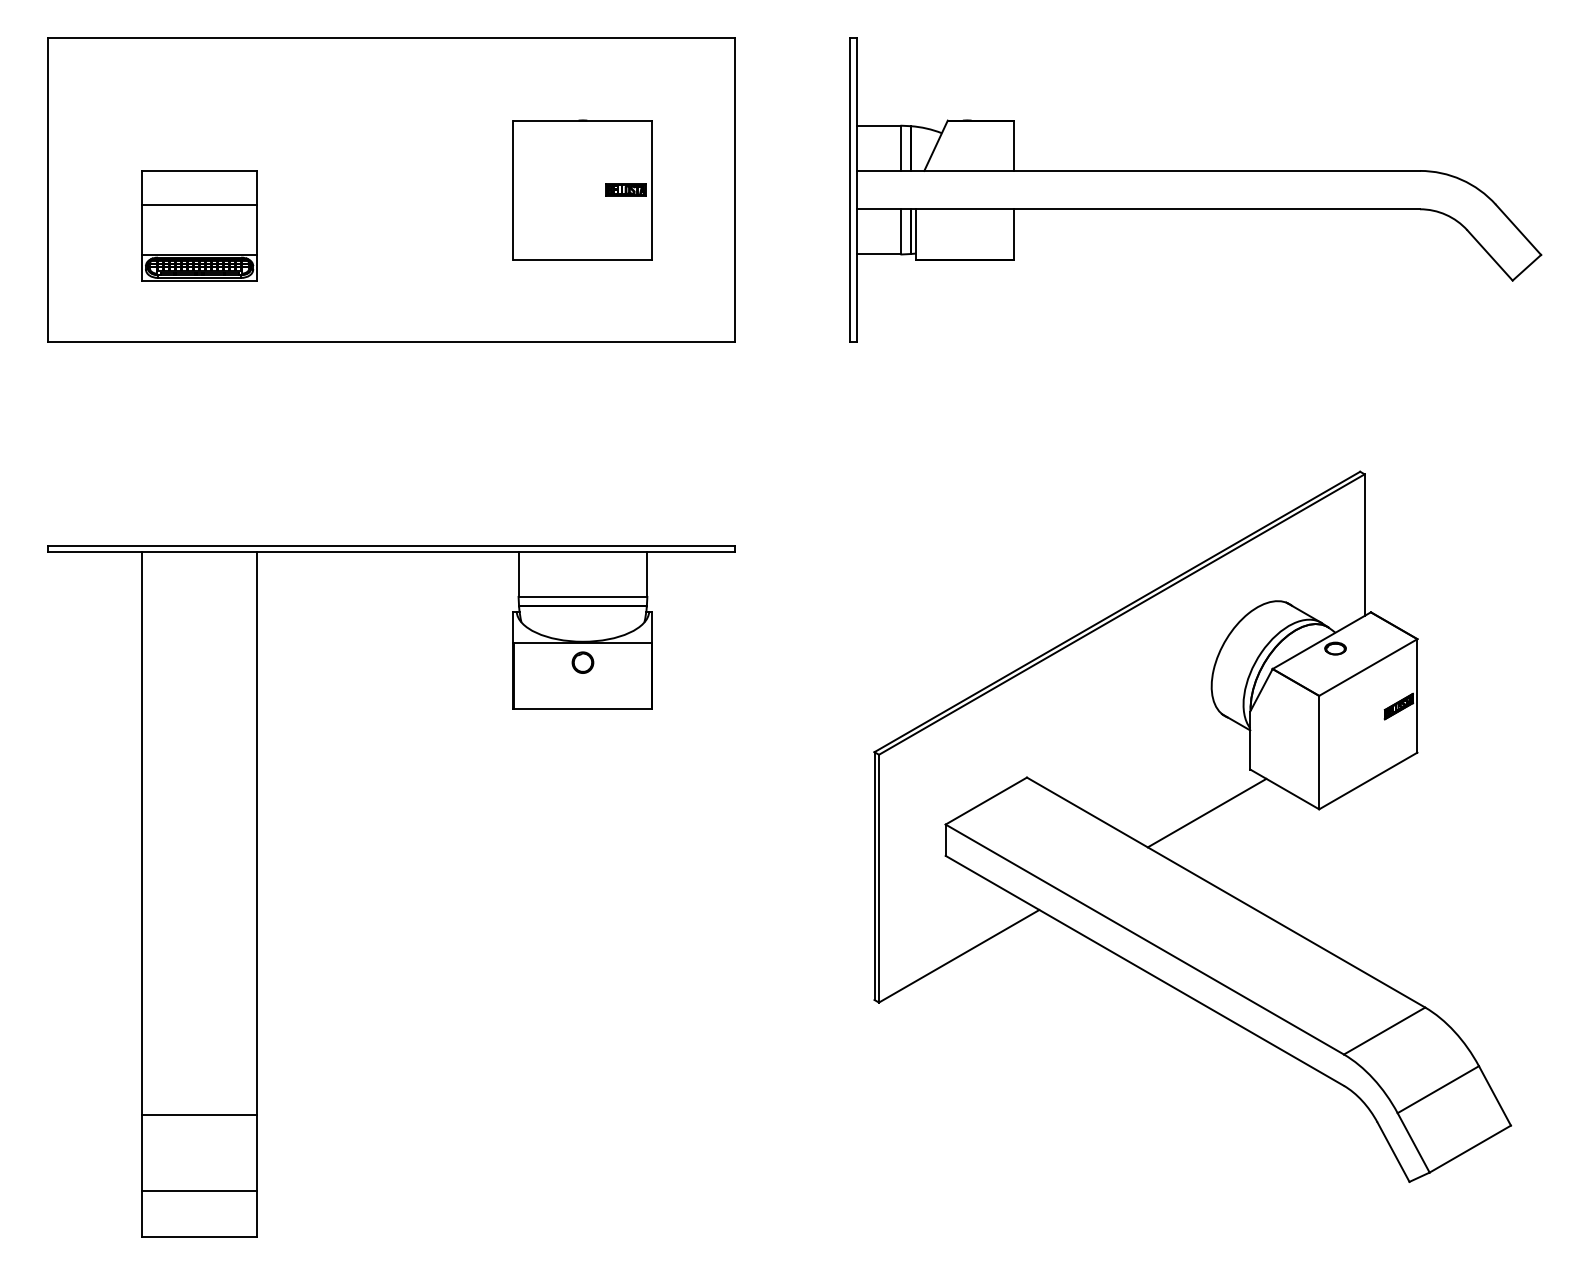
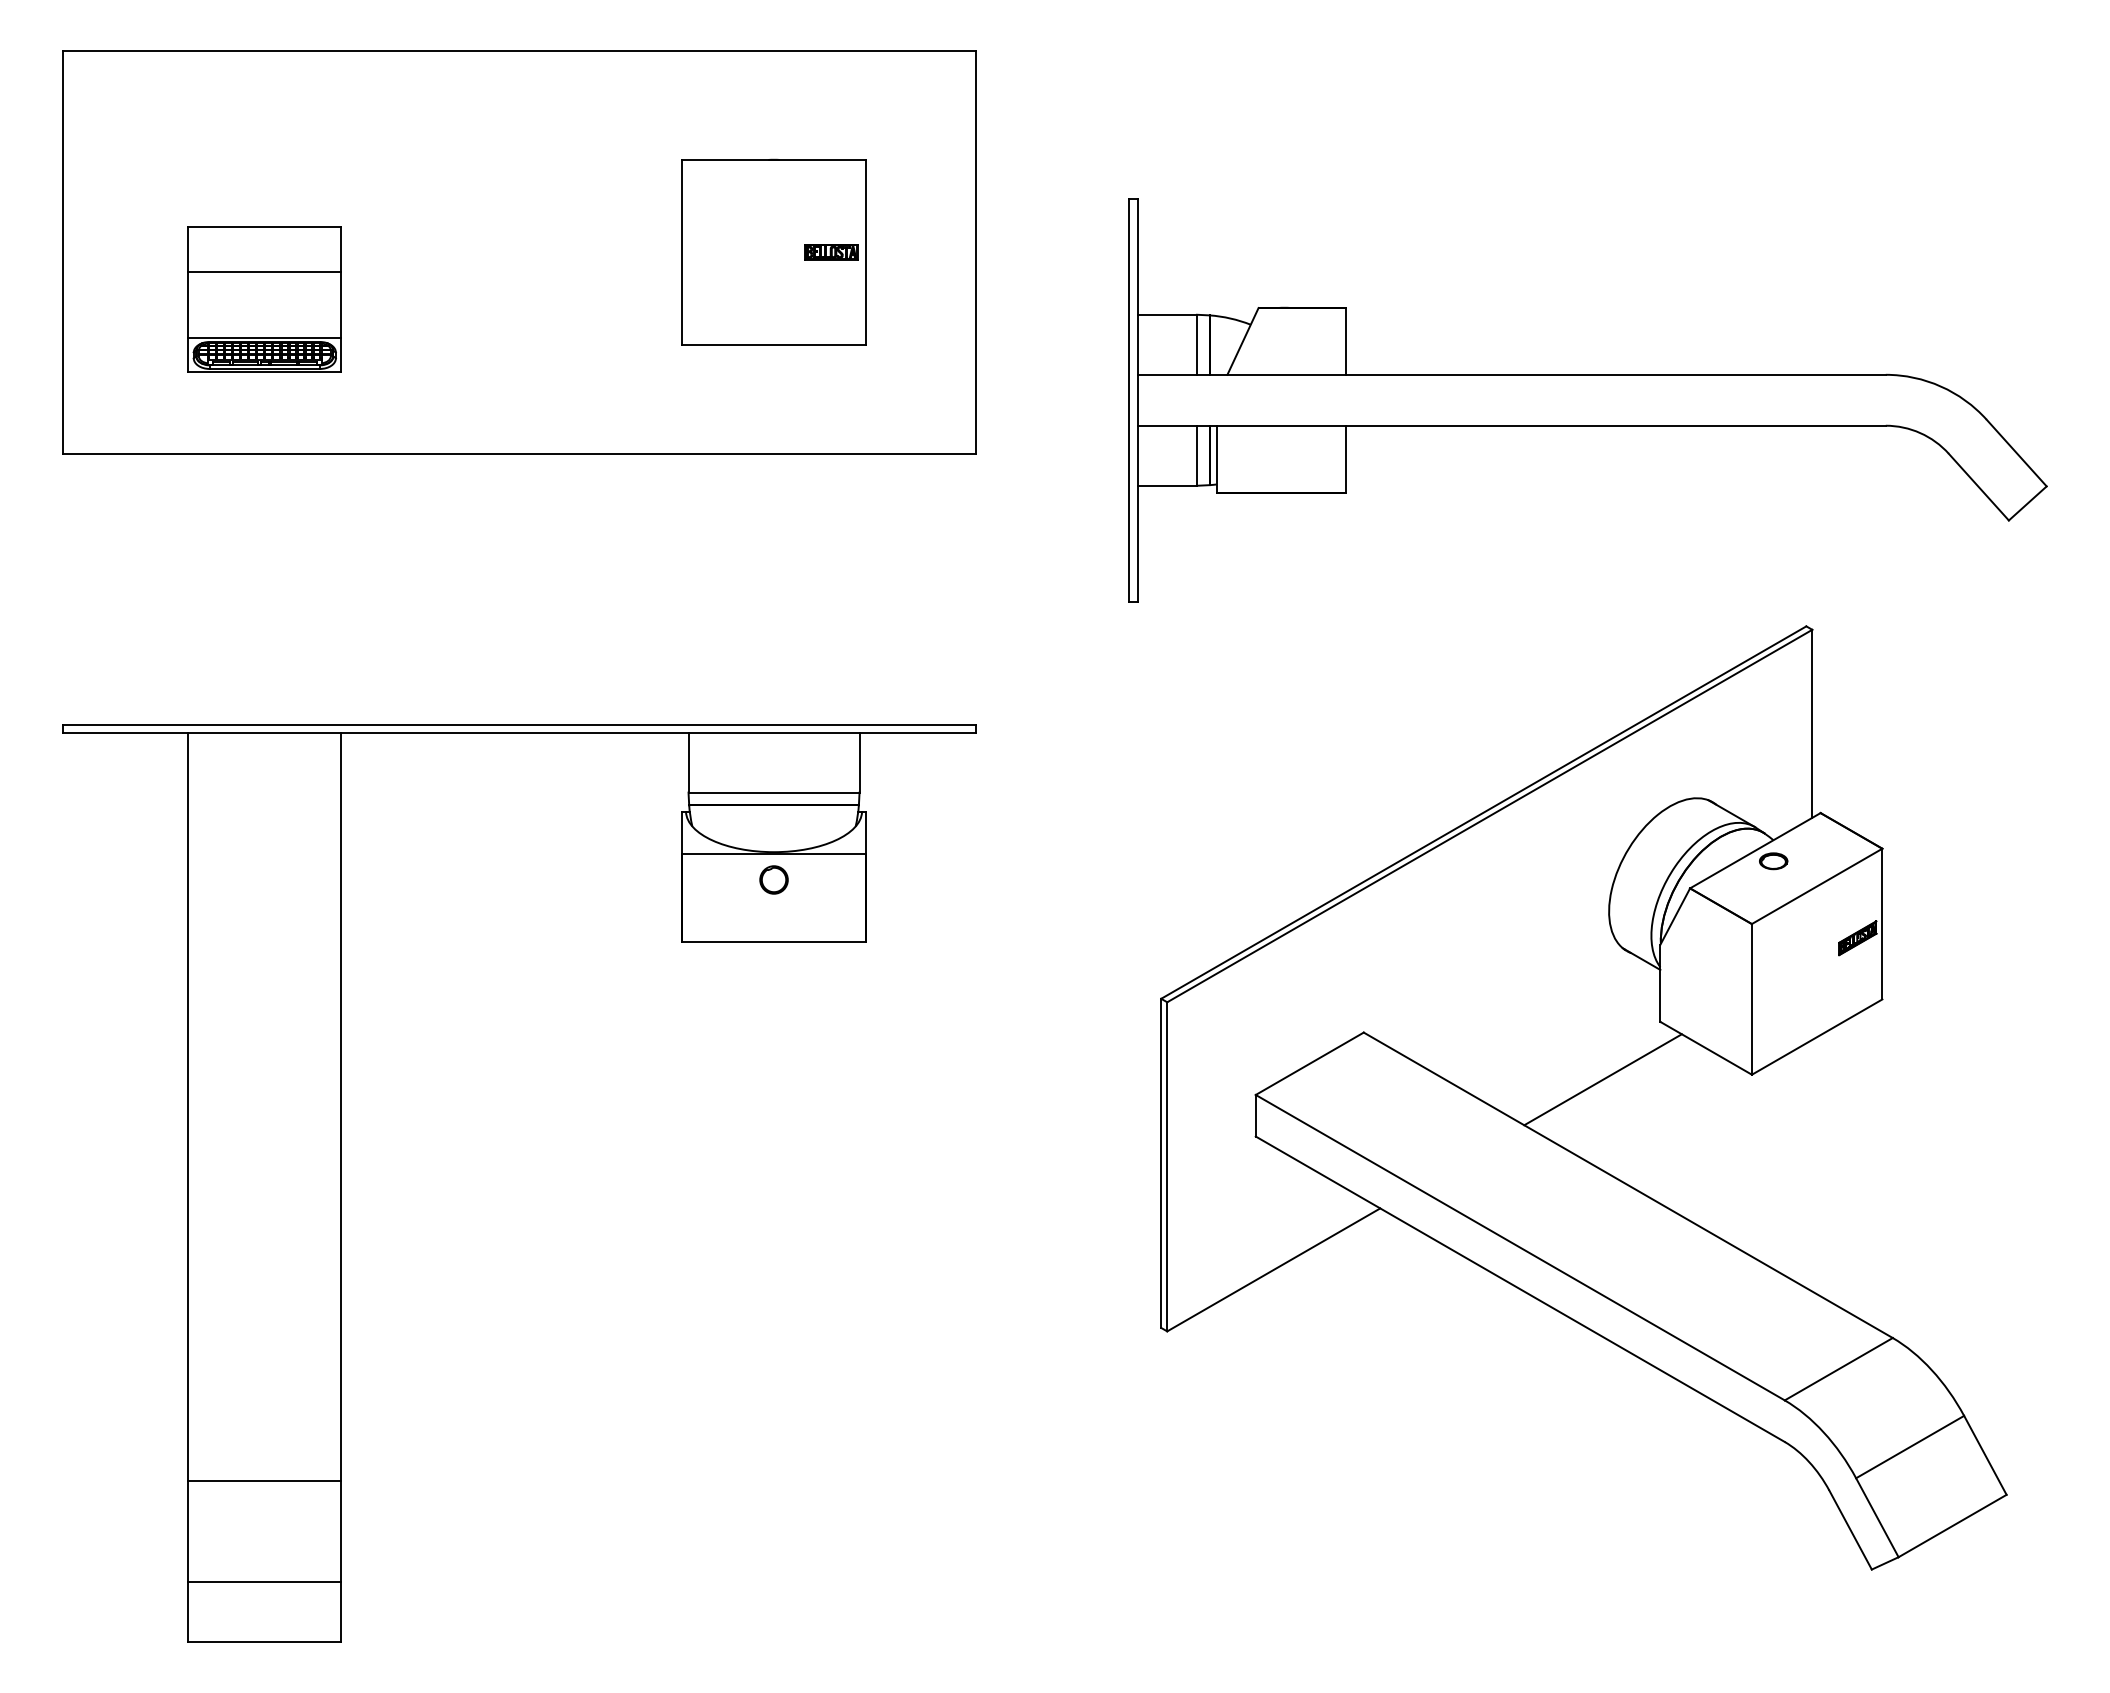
part: (1195, 190) -> (1587, 400), moved

